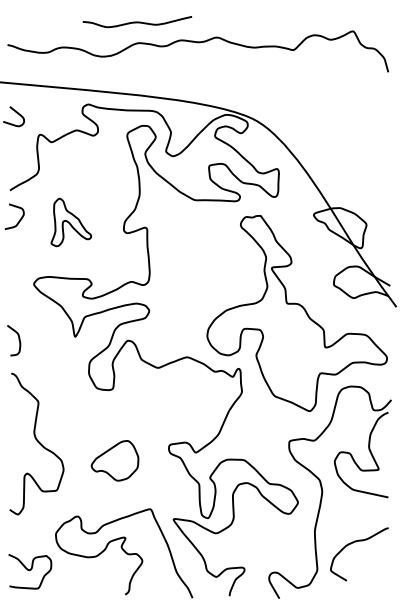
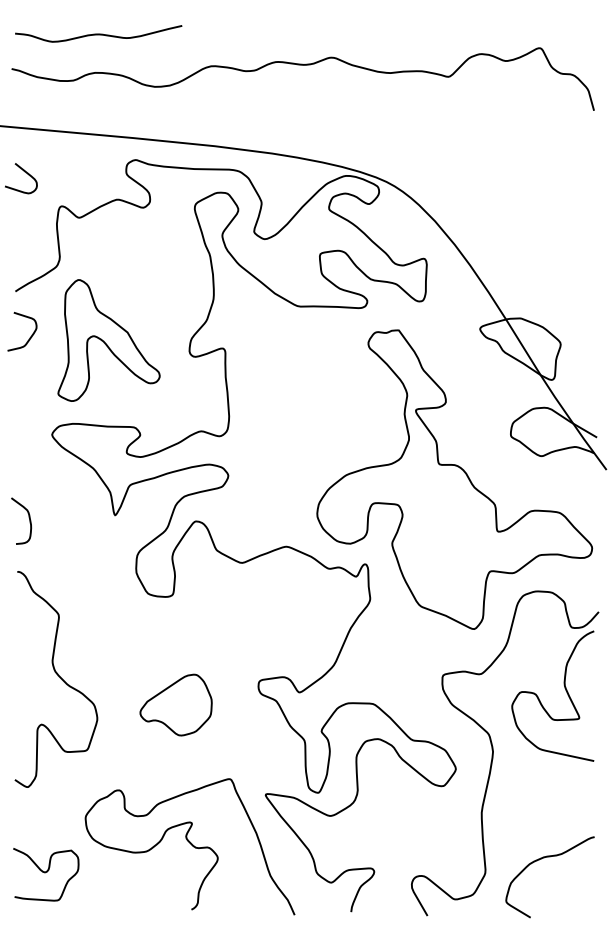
curve: (137, 22) -> (98, 34), moved
part: (71, 222) -> (109, 340), size x1.67
curve: (356, 542) -> (545, 859), moved

